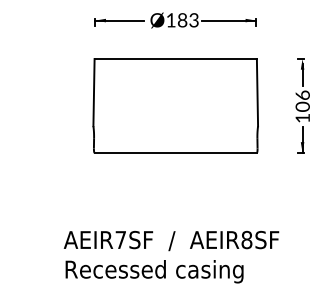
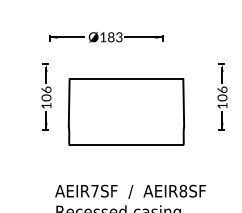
part: (175, 20) -> (106, 37), moved
part: (51, 104) -> (46, 96), added
part: (175, 104) -> (126, 111), moved

